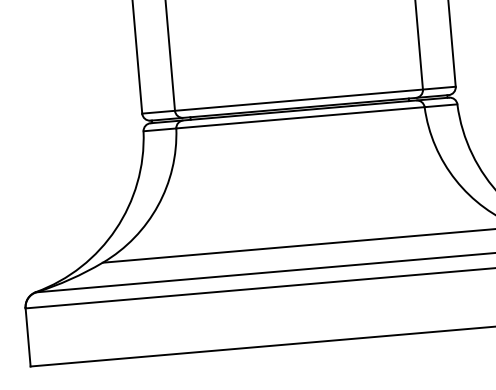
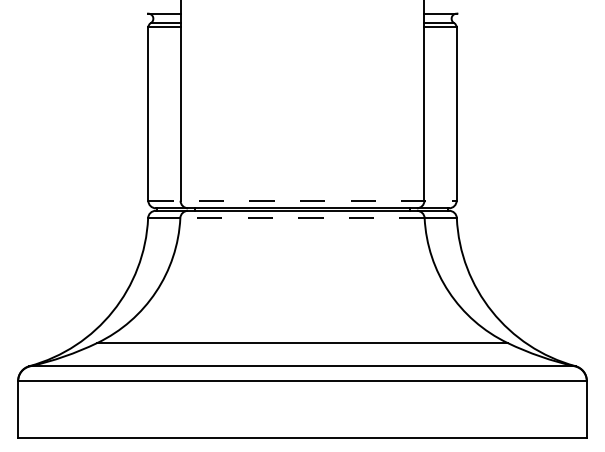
line: (299, 99) -> (303, 200), solid -> dashed
line: (300, 118) -> (302, 218), solid -> dashed

